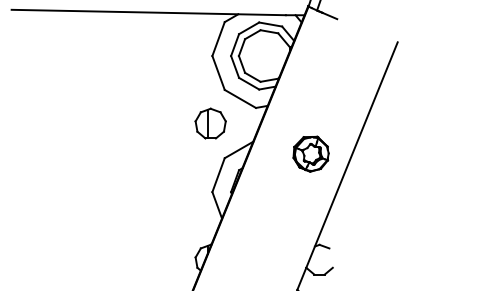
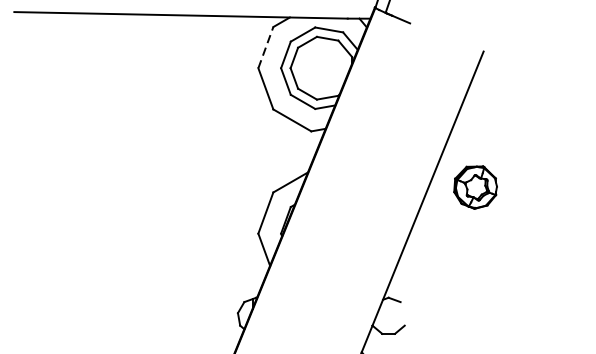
line: (218, 38) -> (265, 46), solid -> dashed
part: (210, 123) -> (256, 150), removed
part: (310, 153) -> (474, 186), moved

